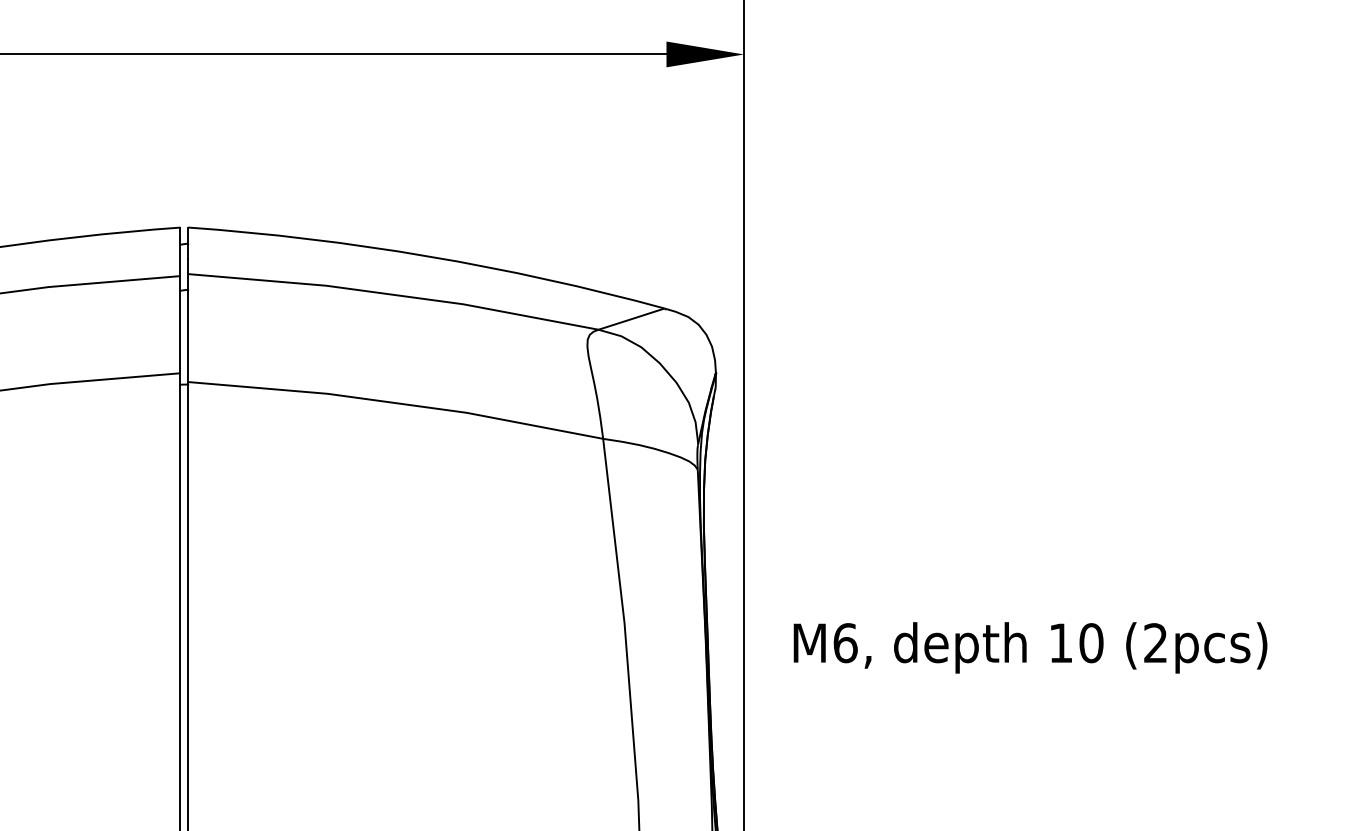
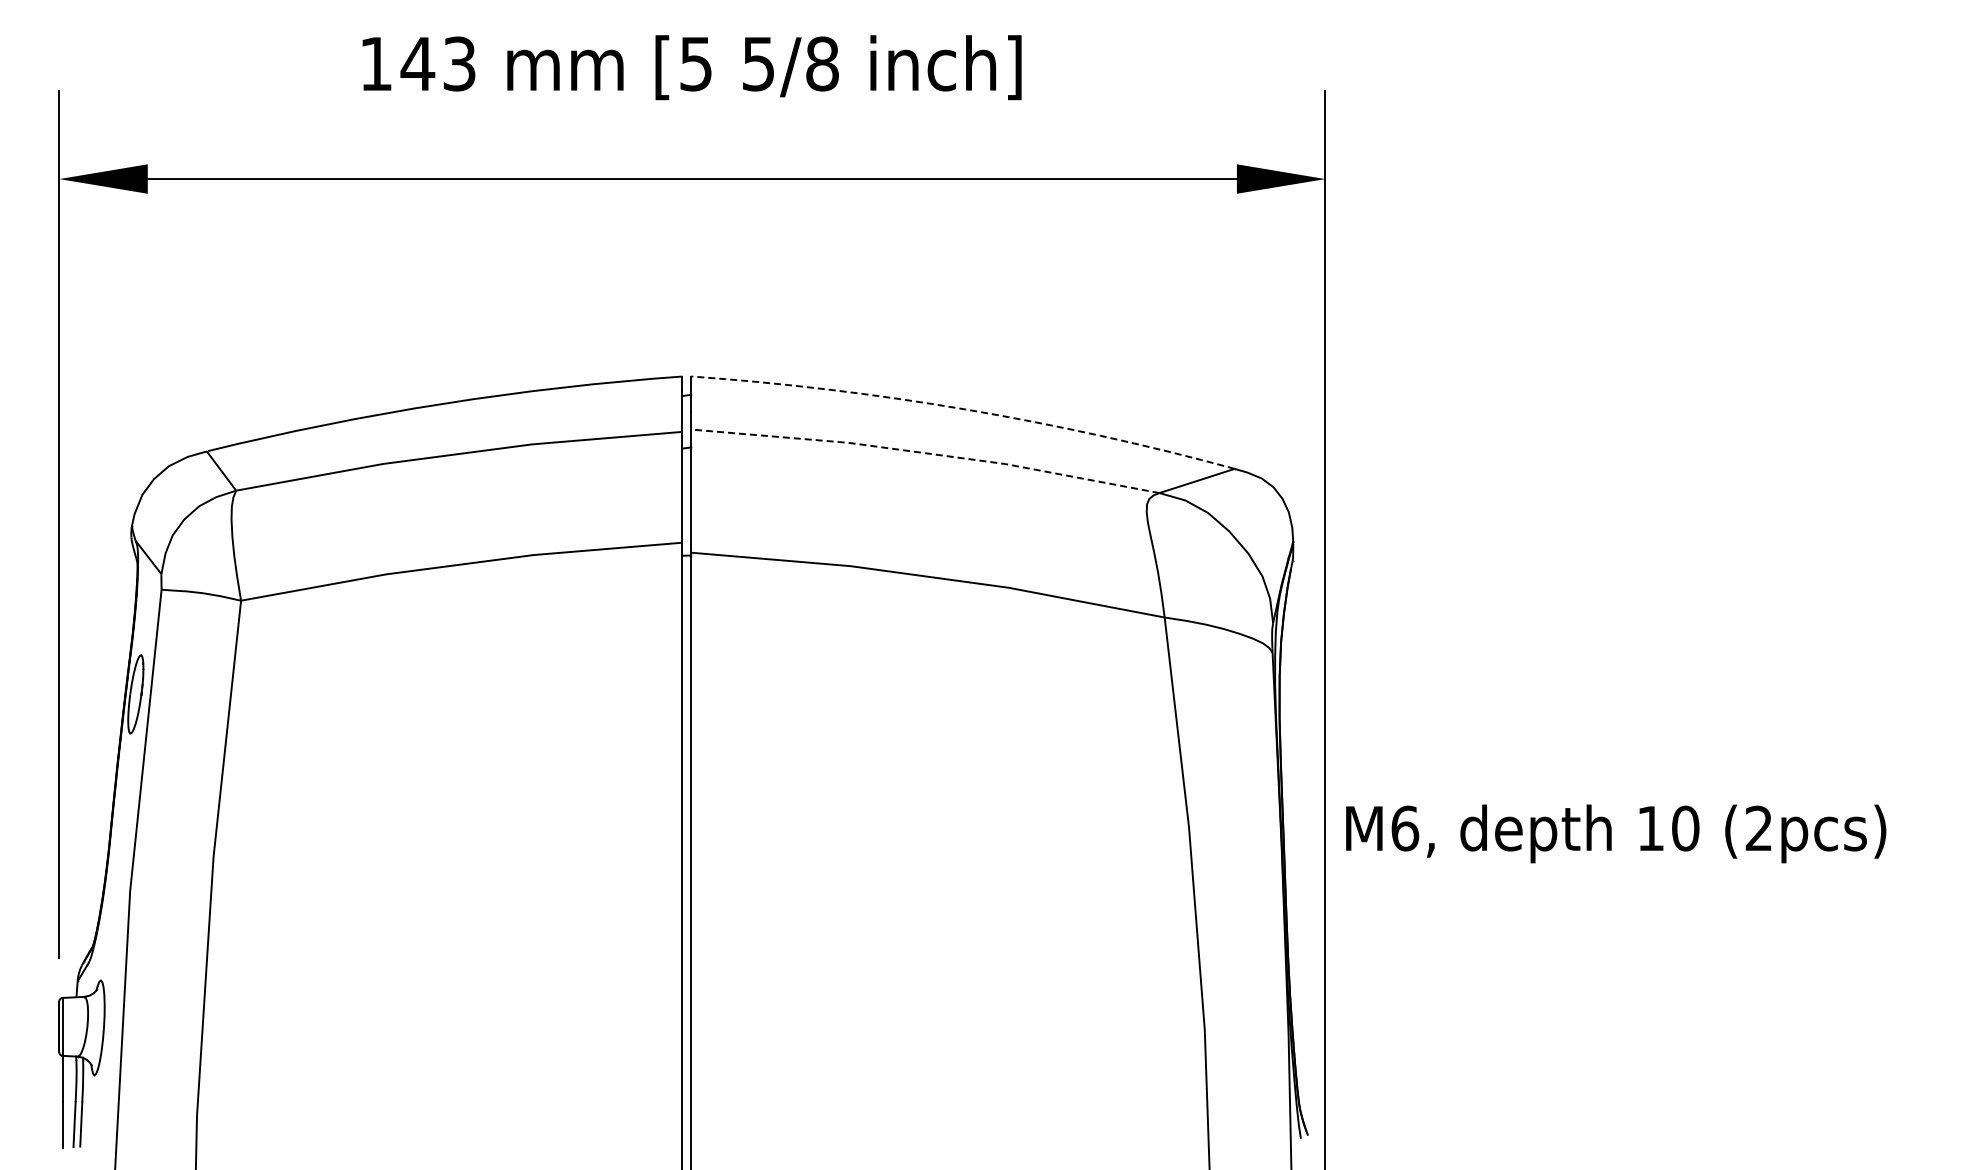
arc: (428, 256) -> (965, 409), solid -> dashed
line: (394, 295) -> (926, 453), solid -> dashed
text: (1030, 647) -> (1616, 833), moved

